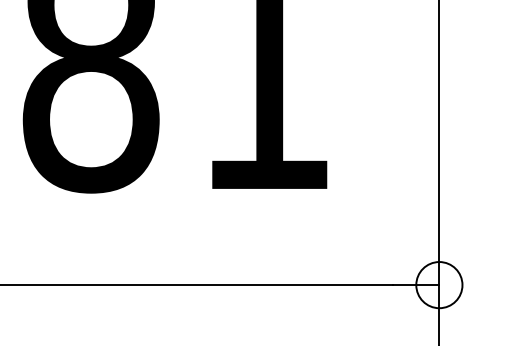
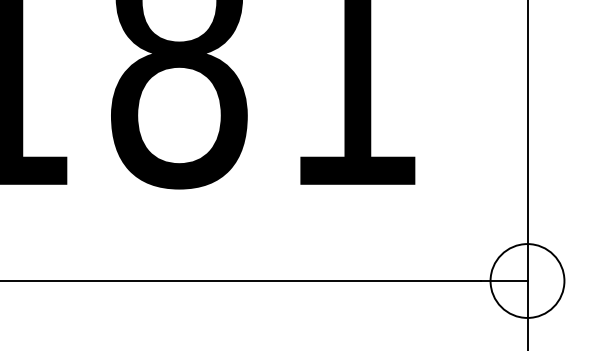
circle: (439, 284) -> (527, 280), size x1.6

